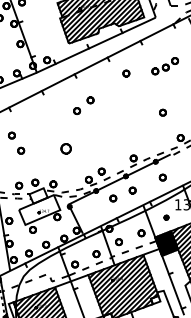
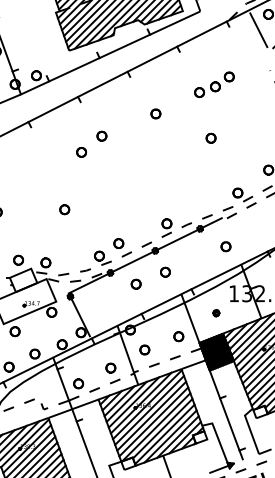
part: (126, 73) -> (156, 113), moved
part: (162, 112) -> (210, 137), moved
part: (65, 149) -> (64, 210), size x0.62
part: (162, 177) -> (225, 246), moved

